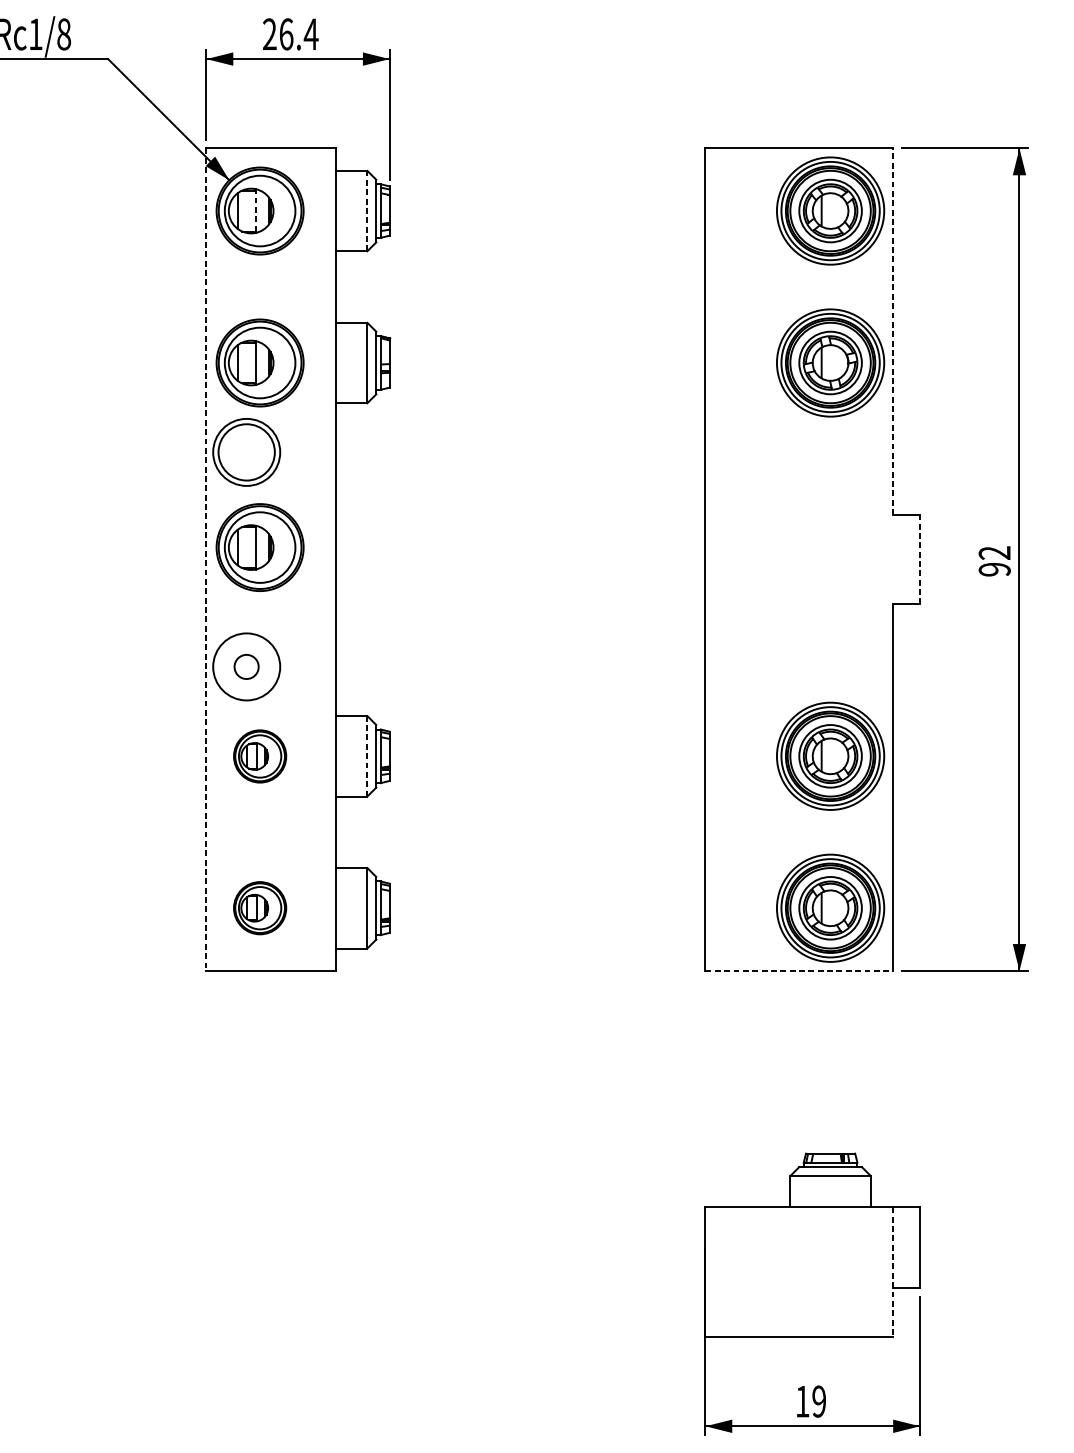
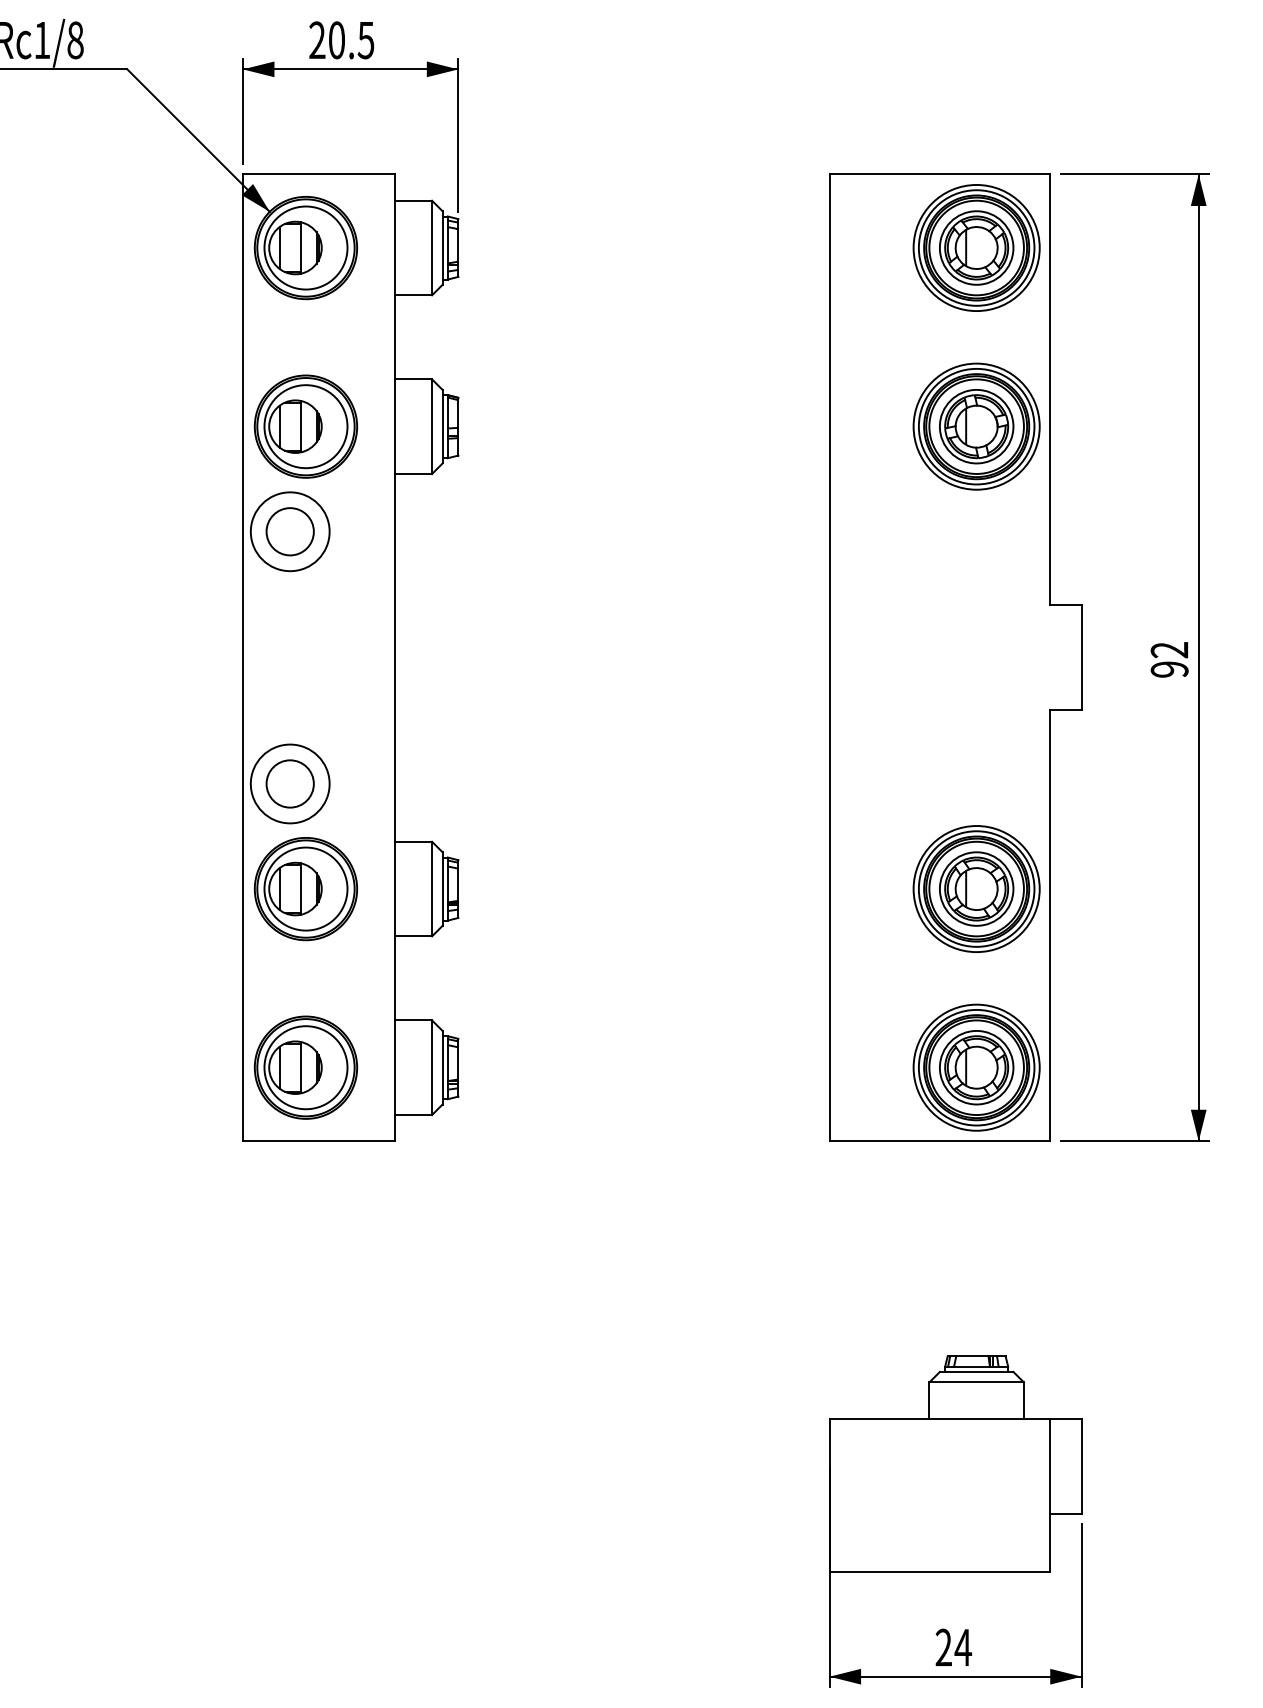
text: (298, 34) -> (351, 40), 26.4 -> 20.5
line: (255, 210) -> (300, 247), dashed -> solid
line: (367, 210) -> (432, 247), dashed -> solid
line: (893, 331) -> (1050, 389), dashed -> solid
circle: (246, 452) -> (289, 531), size x0.71
part: (259, 547) -> (305, 643), removed
line: (919, 559) -> (1081, 657), dashed -> solid
line: (206, 560) -> (242, 658), dashed -> solid
circle: (246, 666) -> (289, 783), size x1.67
line: (367, 755) -> (432, 888), dashed -> solid
part: (259, 756) -> (305, 889), size x1.67
part: (259, 908) -> (305, 1067), size x1.67
line: (799, 971) -> (940, 1141), dashed -> solid
line: (893, 1272) -> (1050, 1495), dashed -> solid
text: (810, 1401) -> (953, 1647), 19 -> 24

